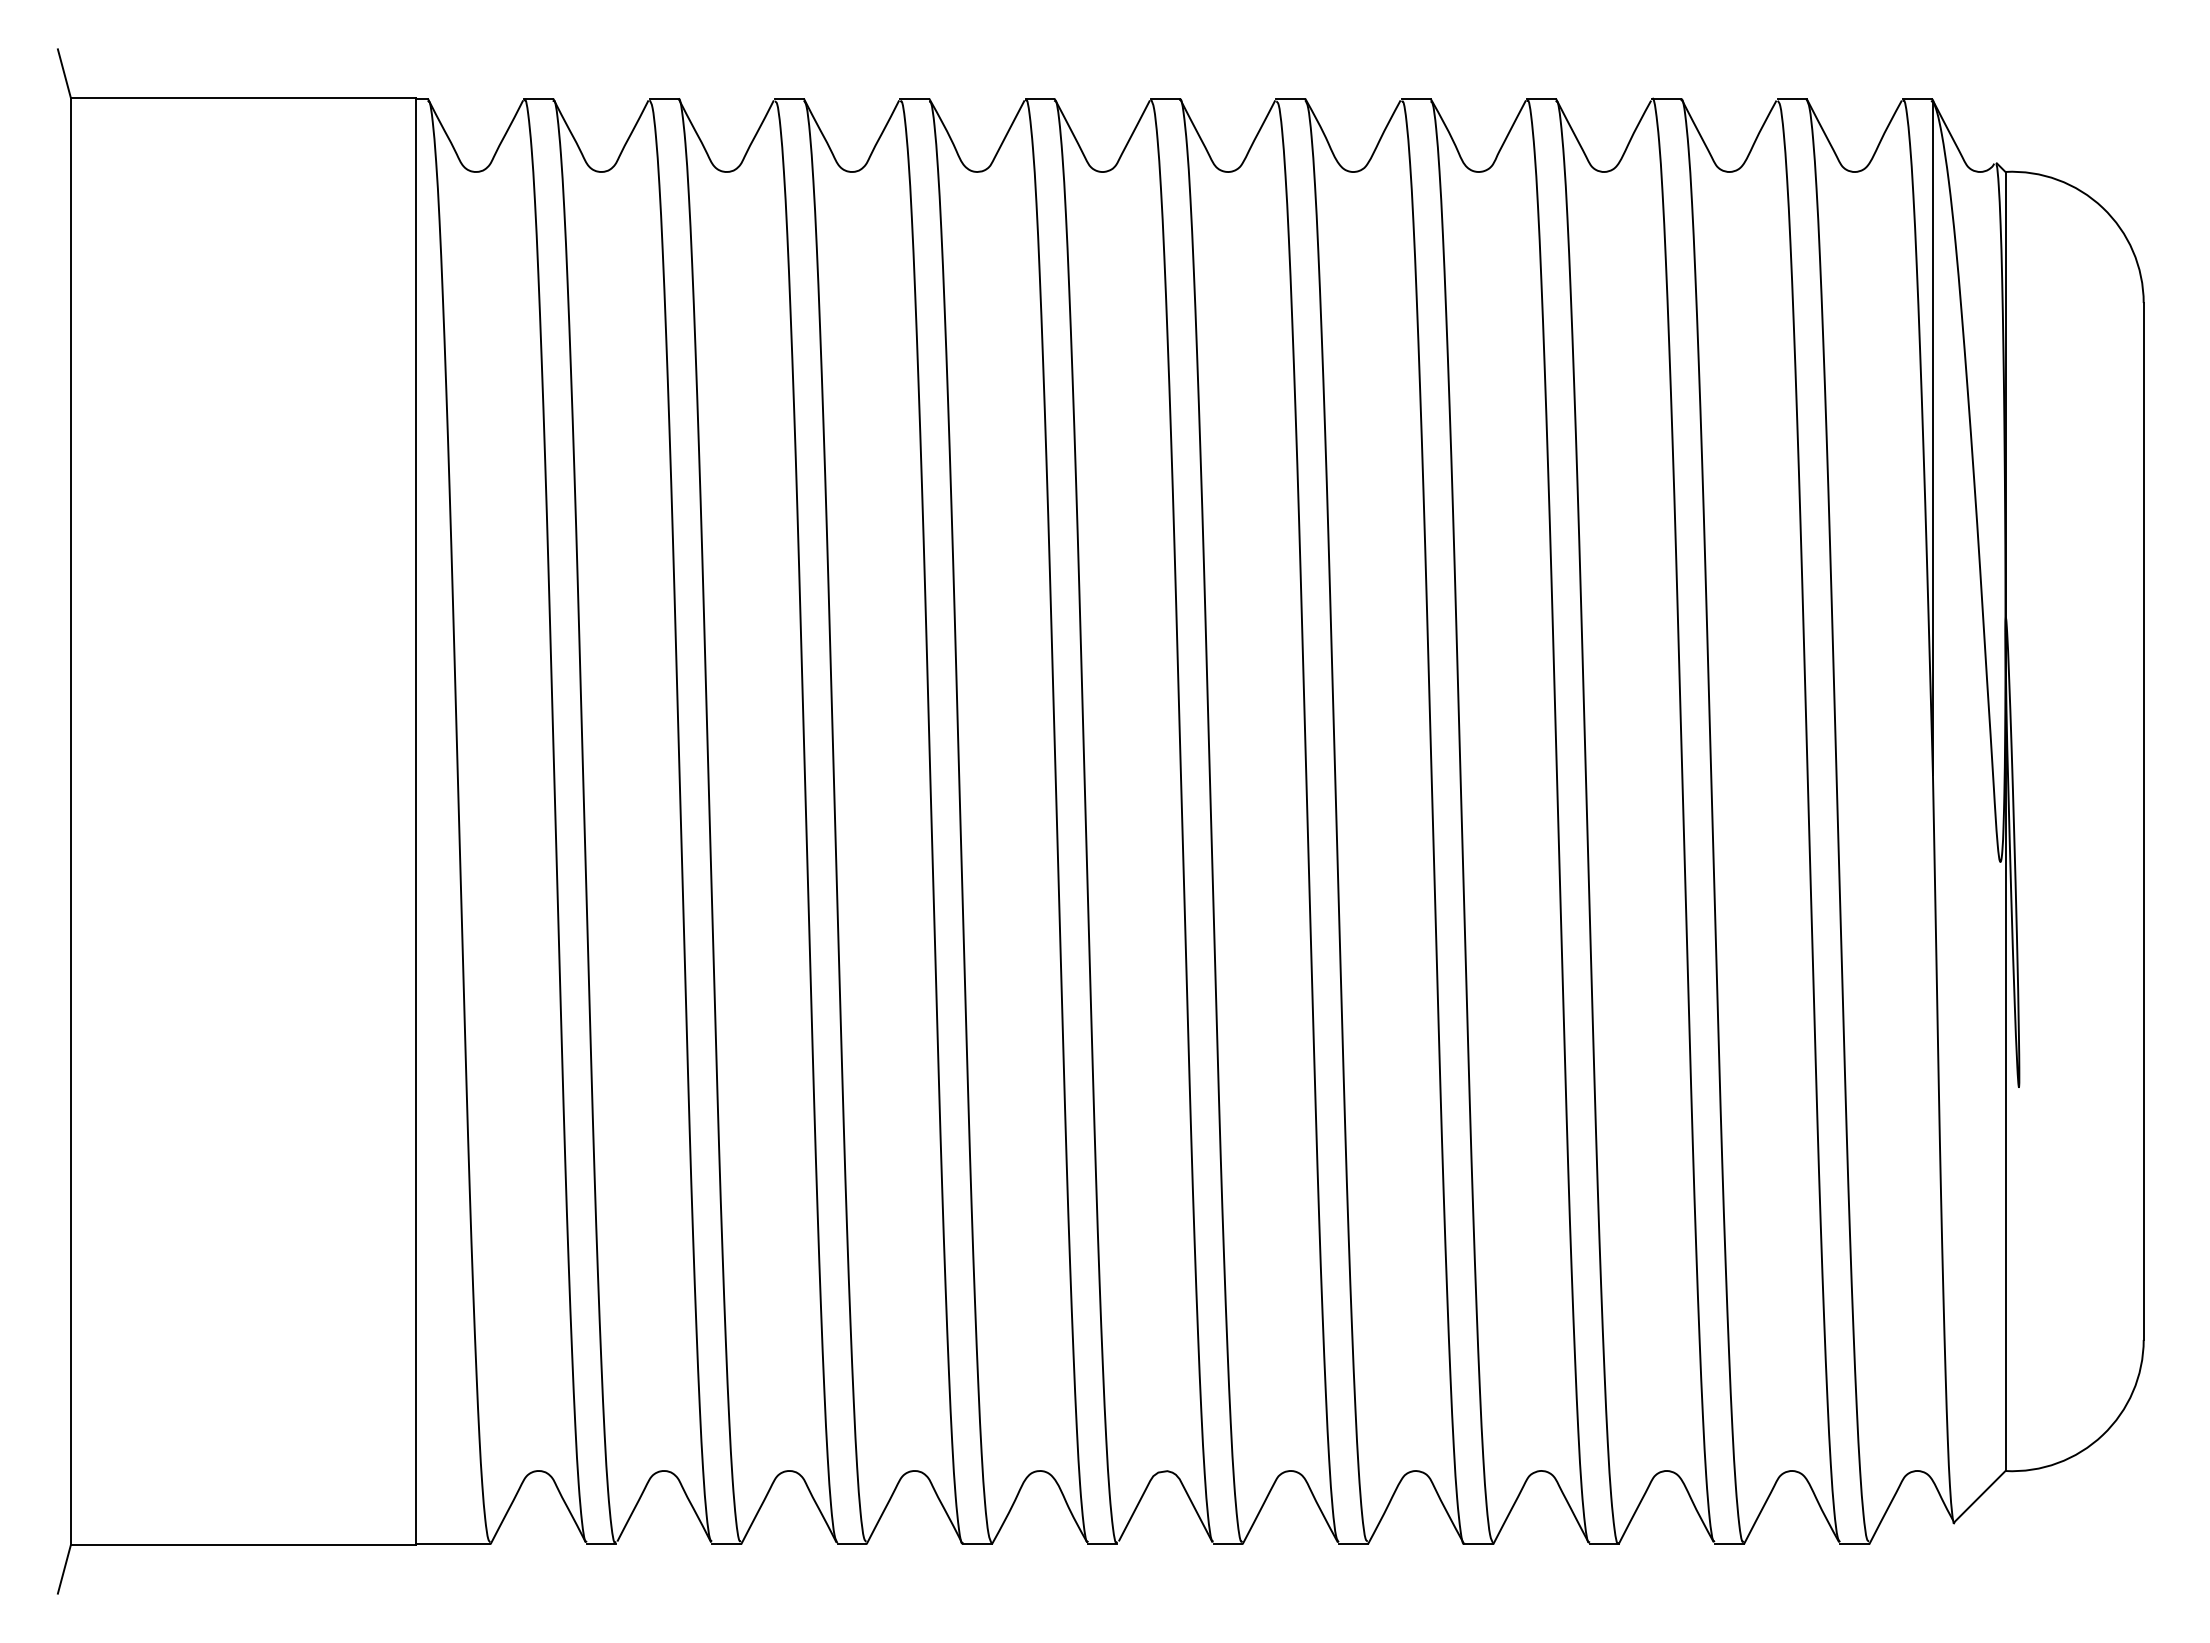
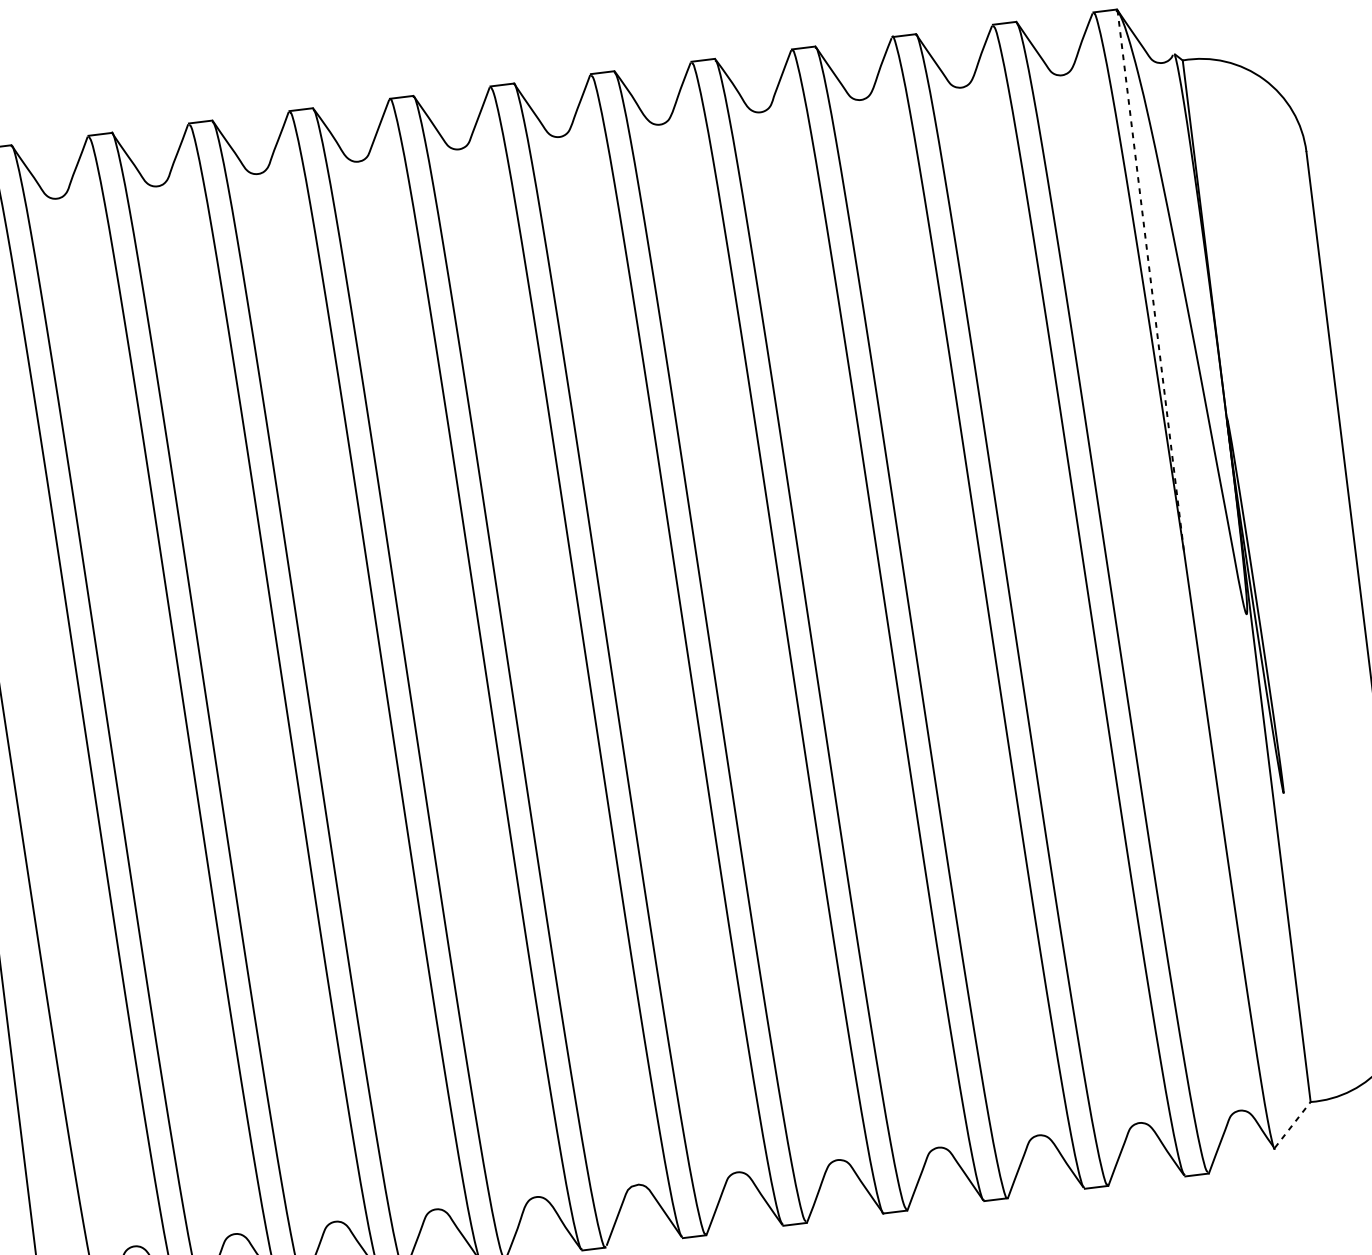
line: (1932, 437) -> (1150, 280), solid -> dashed
line: (1980, 1496) -> (1293, 1124), solid -> dashed

